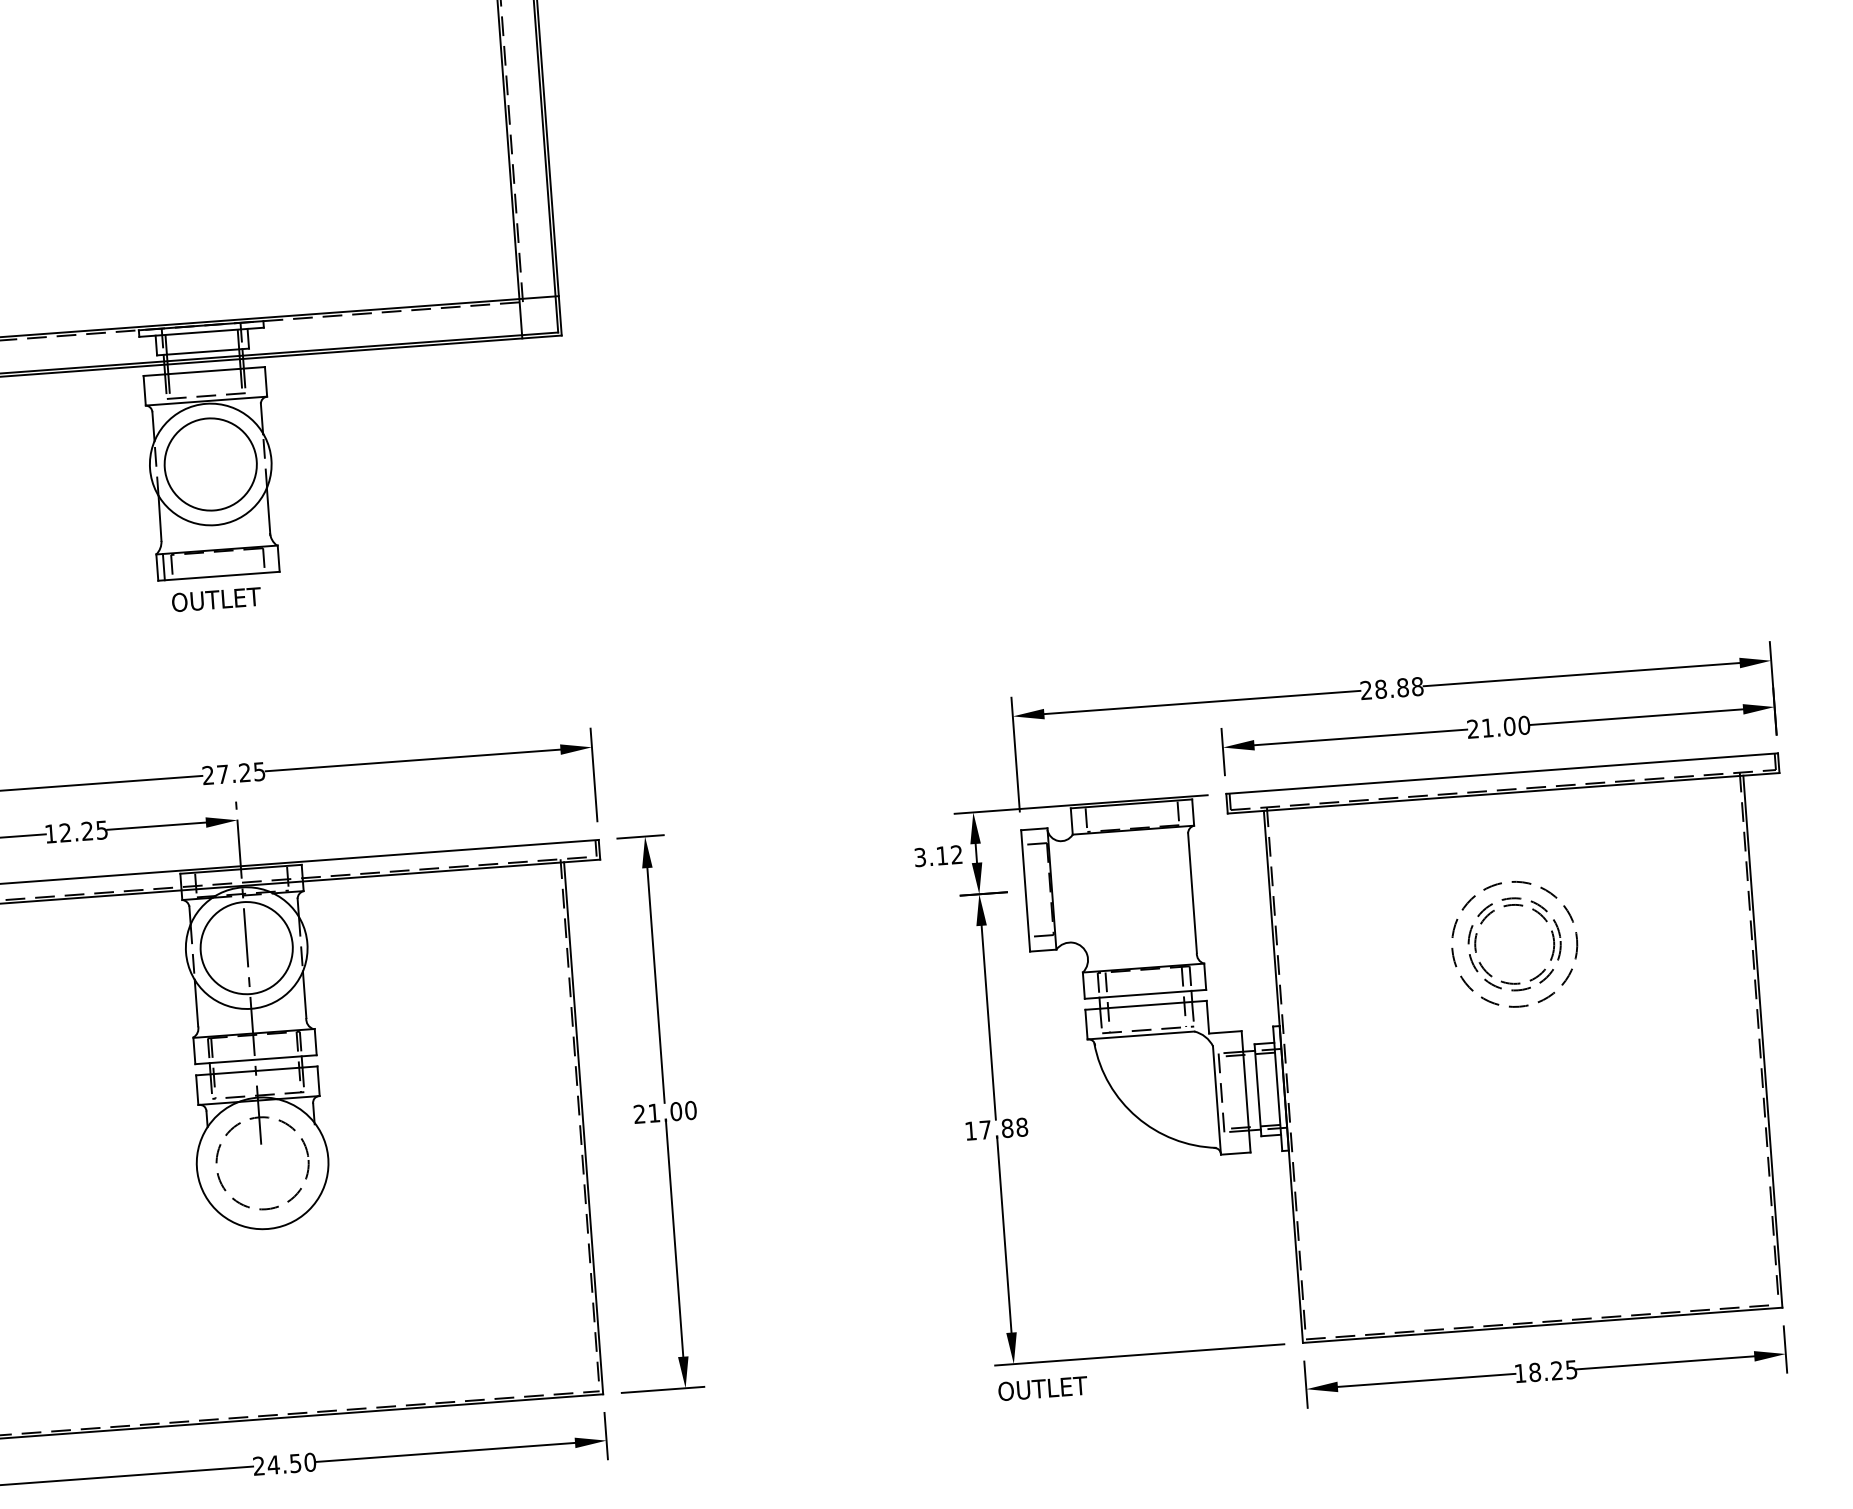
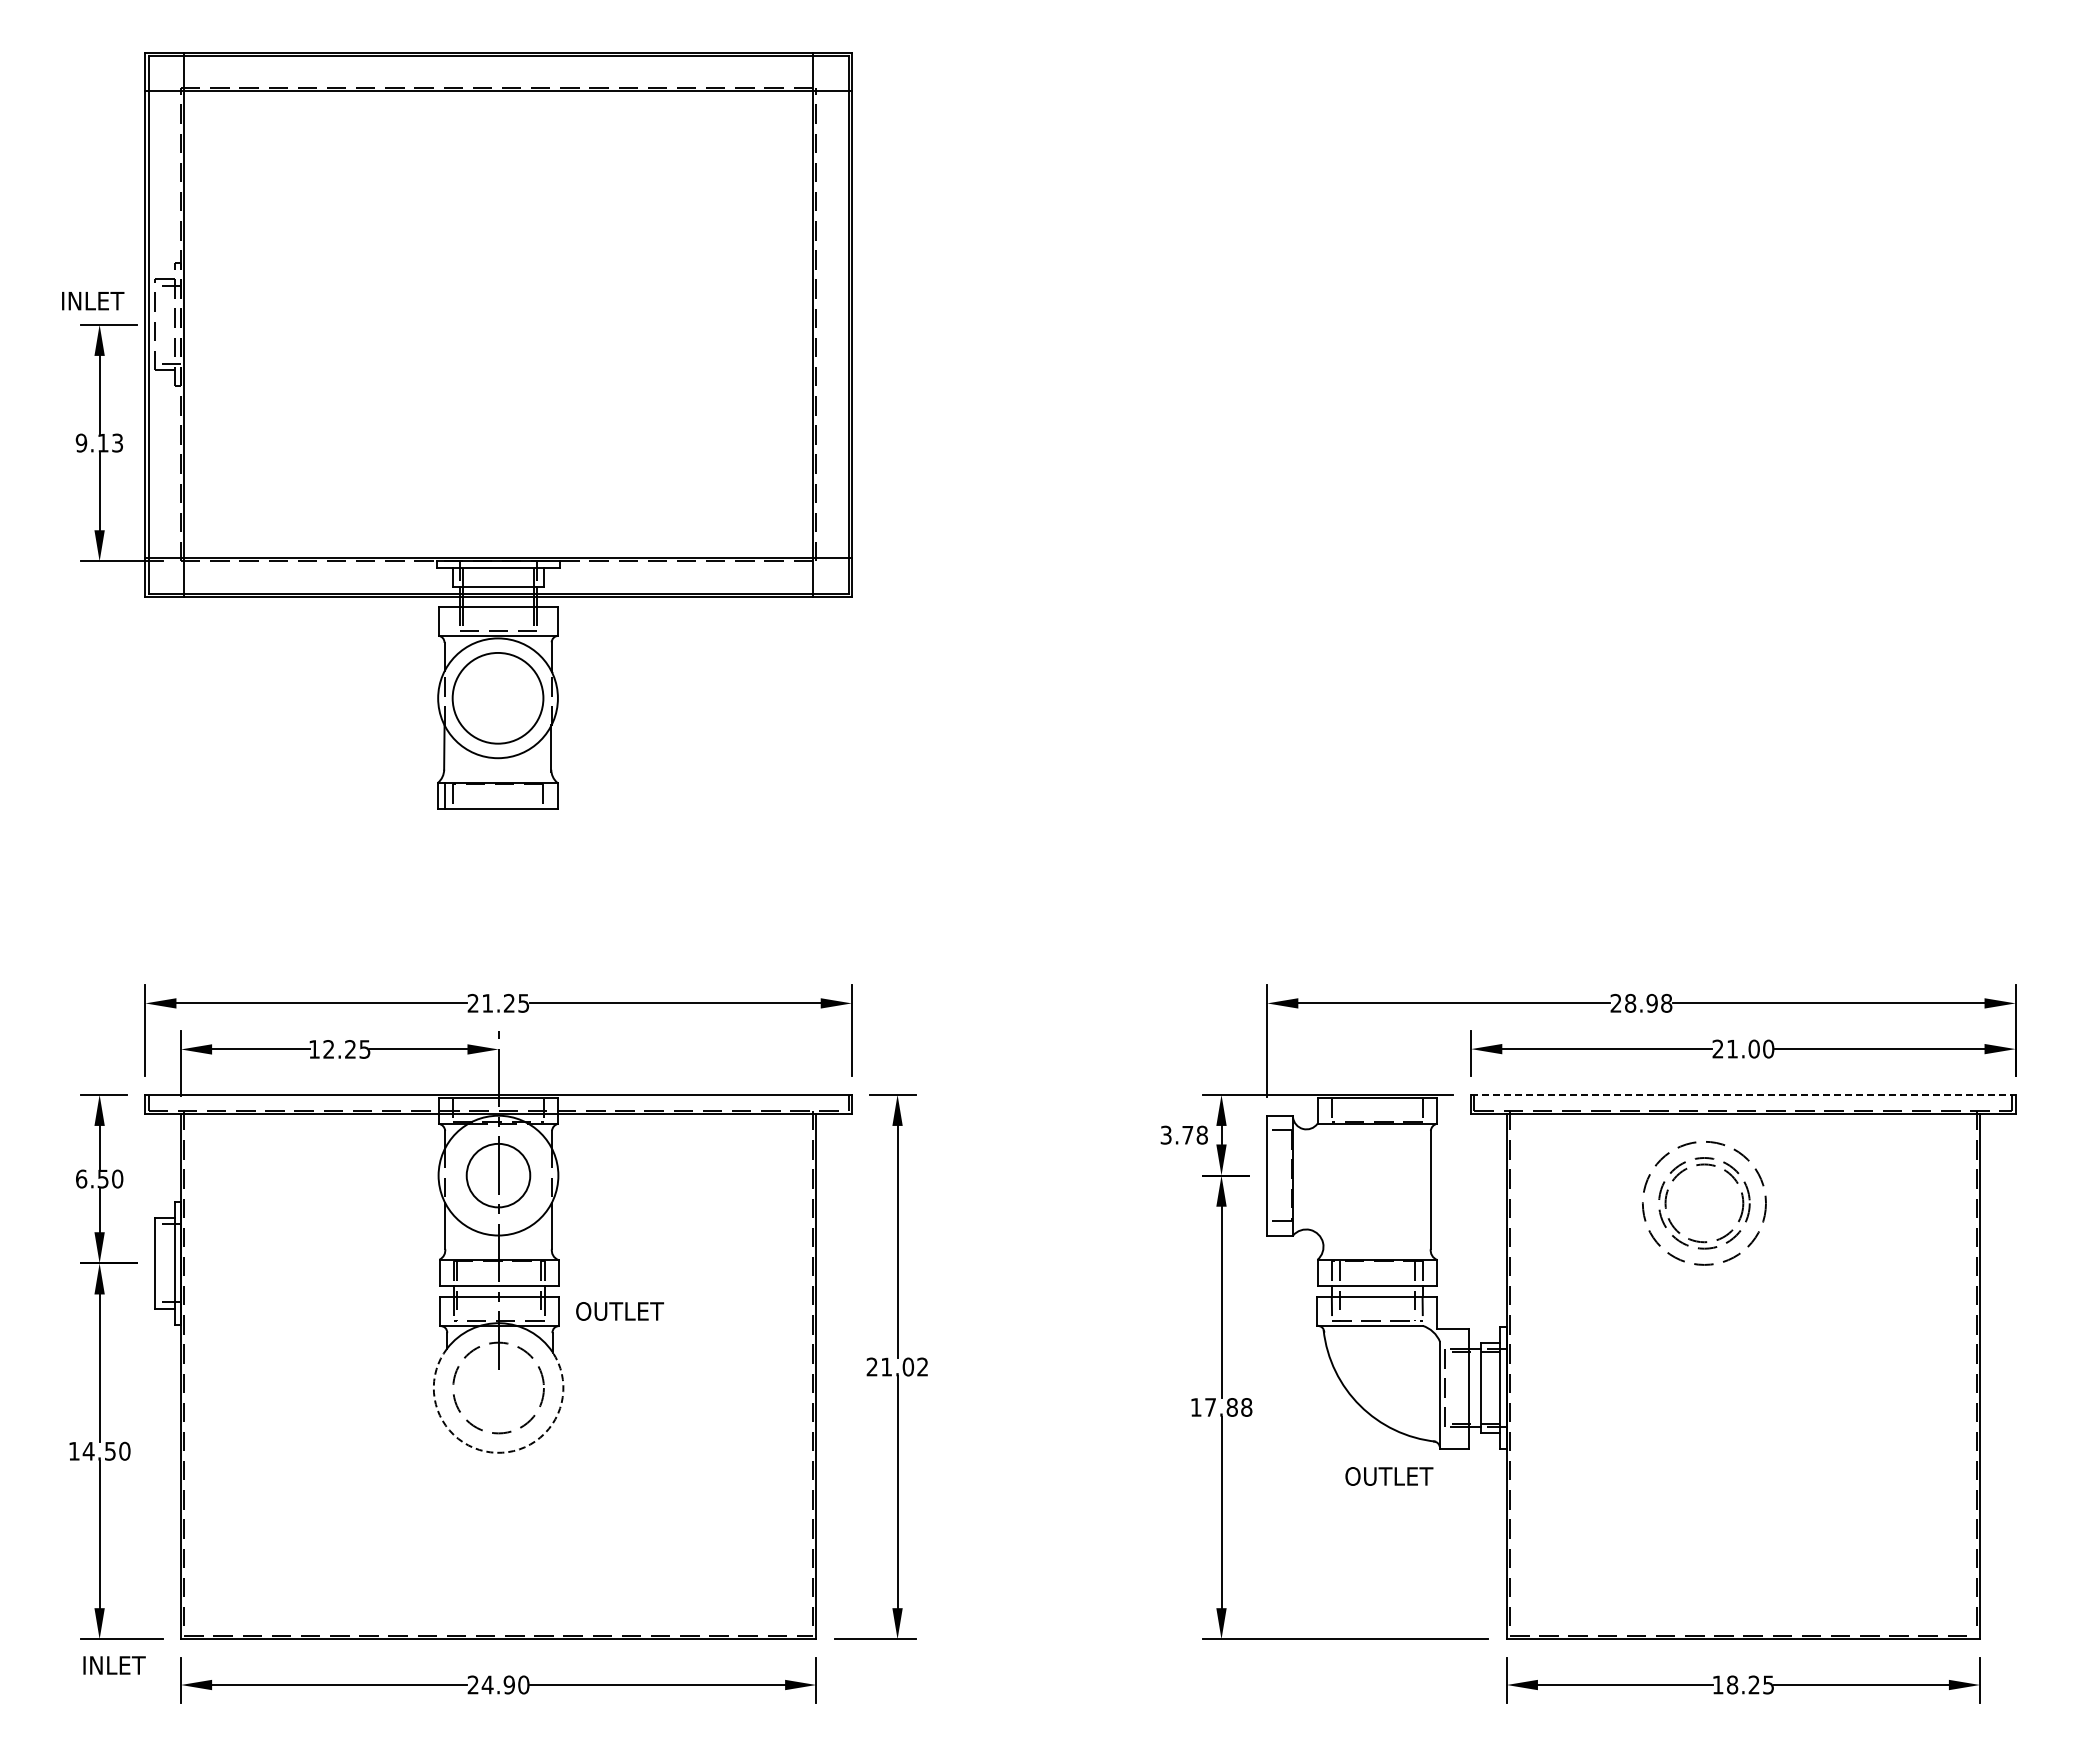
text: (216, 599) -> (619, 1311), moved
text: (1402, 687) -> (1651, 1003), 28.88 -> 28.98
line: (1502, 773) -> (1743, 1094), solid -> dashed
text: (222, 774) -> (487, 1003), 27.25 -> 21.25
text: (948, 854) -> (1194, 1134), 3.12 -> 3.78
circle: (246, 947) -> (498, 1175), size x0.7
part: (1538, 974) -> (1725, 1234), moved
text: (690, 1109) -> (922, 1366), 21.00 -> 21.02
arc: (265, 1228) -> (496, 1452), solid -> dashed
text: (1043, 1388) -> (1389, 1476), moved
text: (294, 1463) -> (508, 1684), 24.50 -> 24.90

